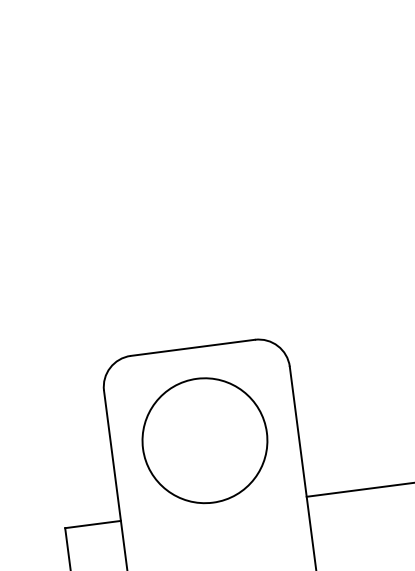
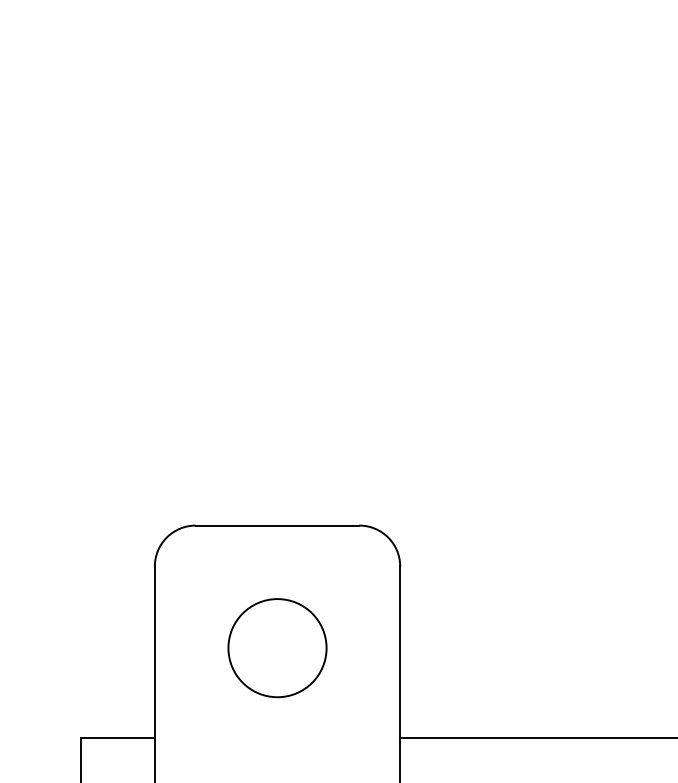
circle: (204, 440) -> (277, 647), size x0.6

